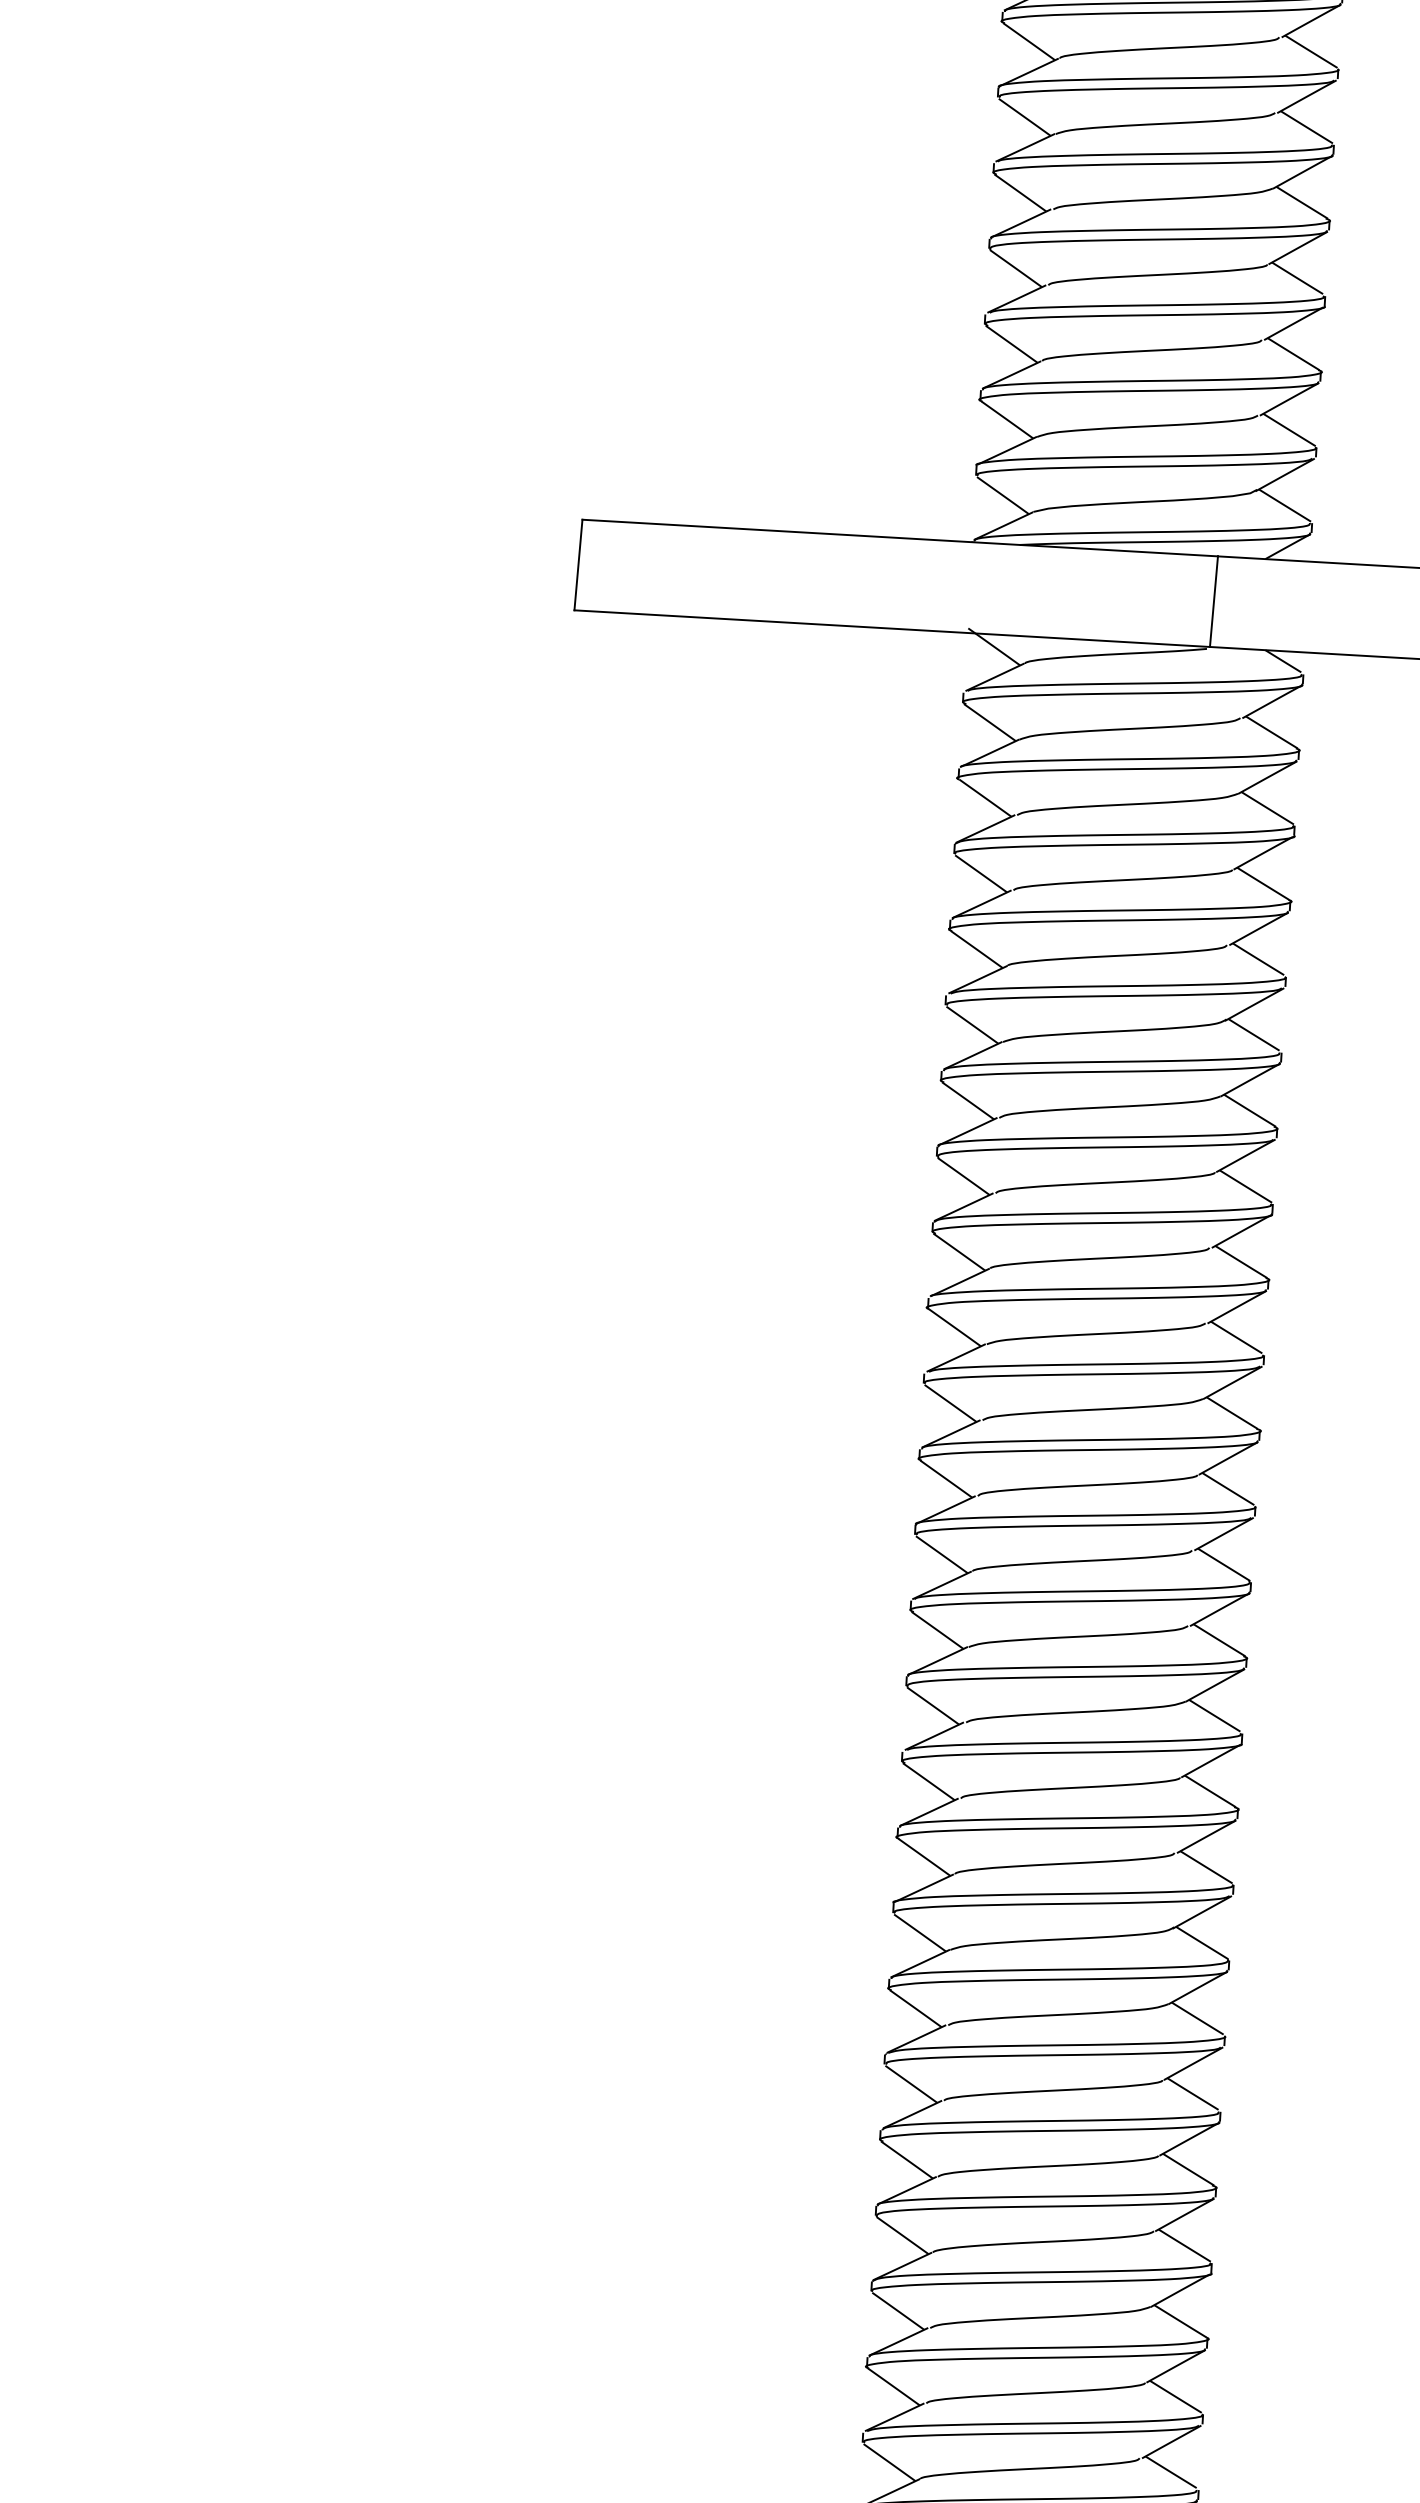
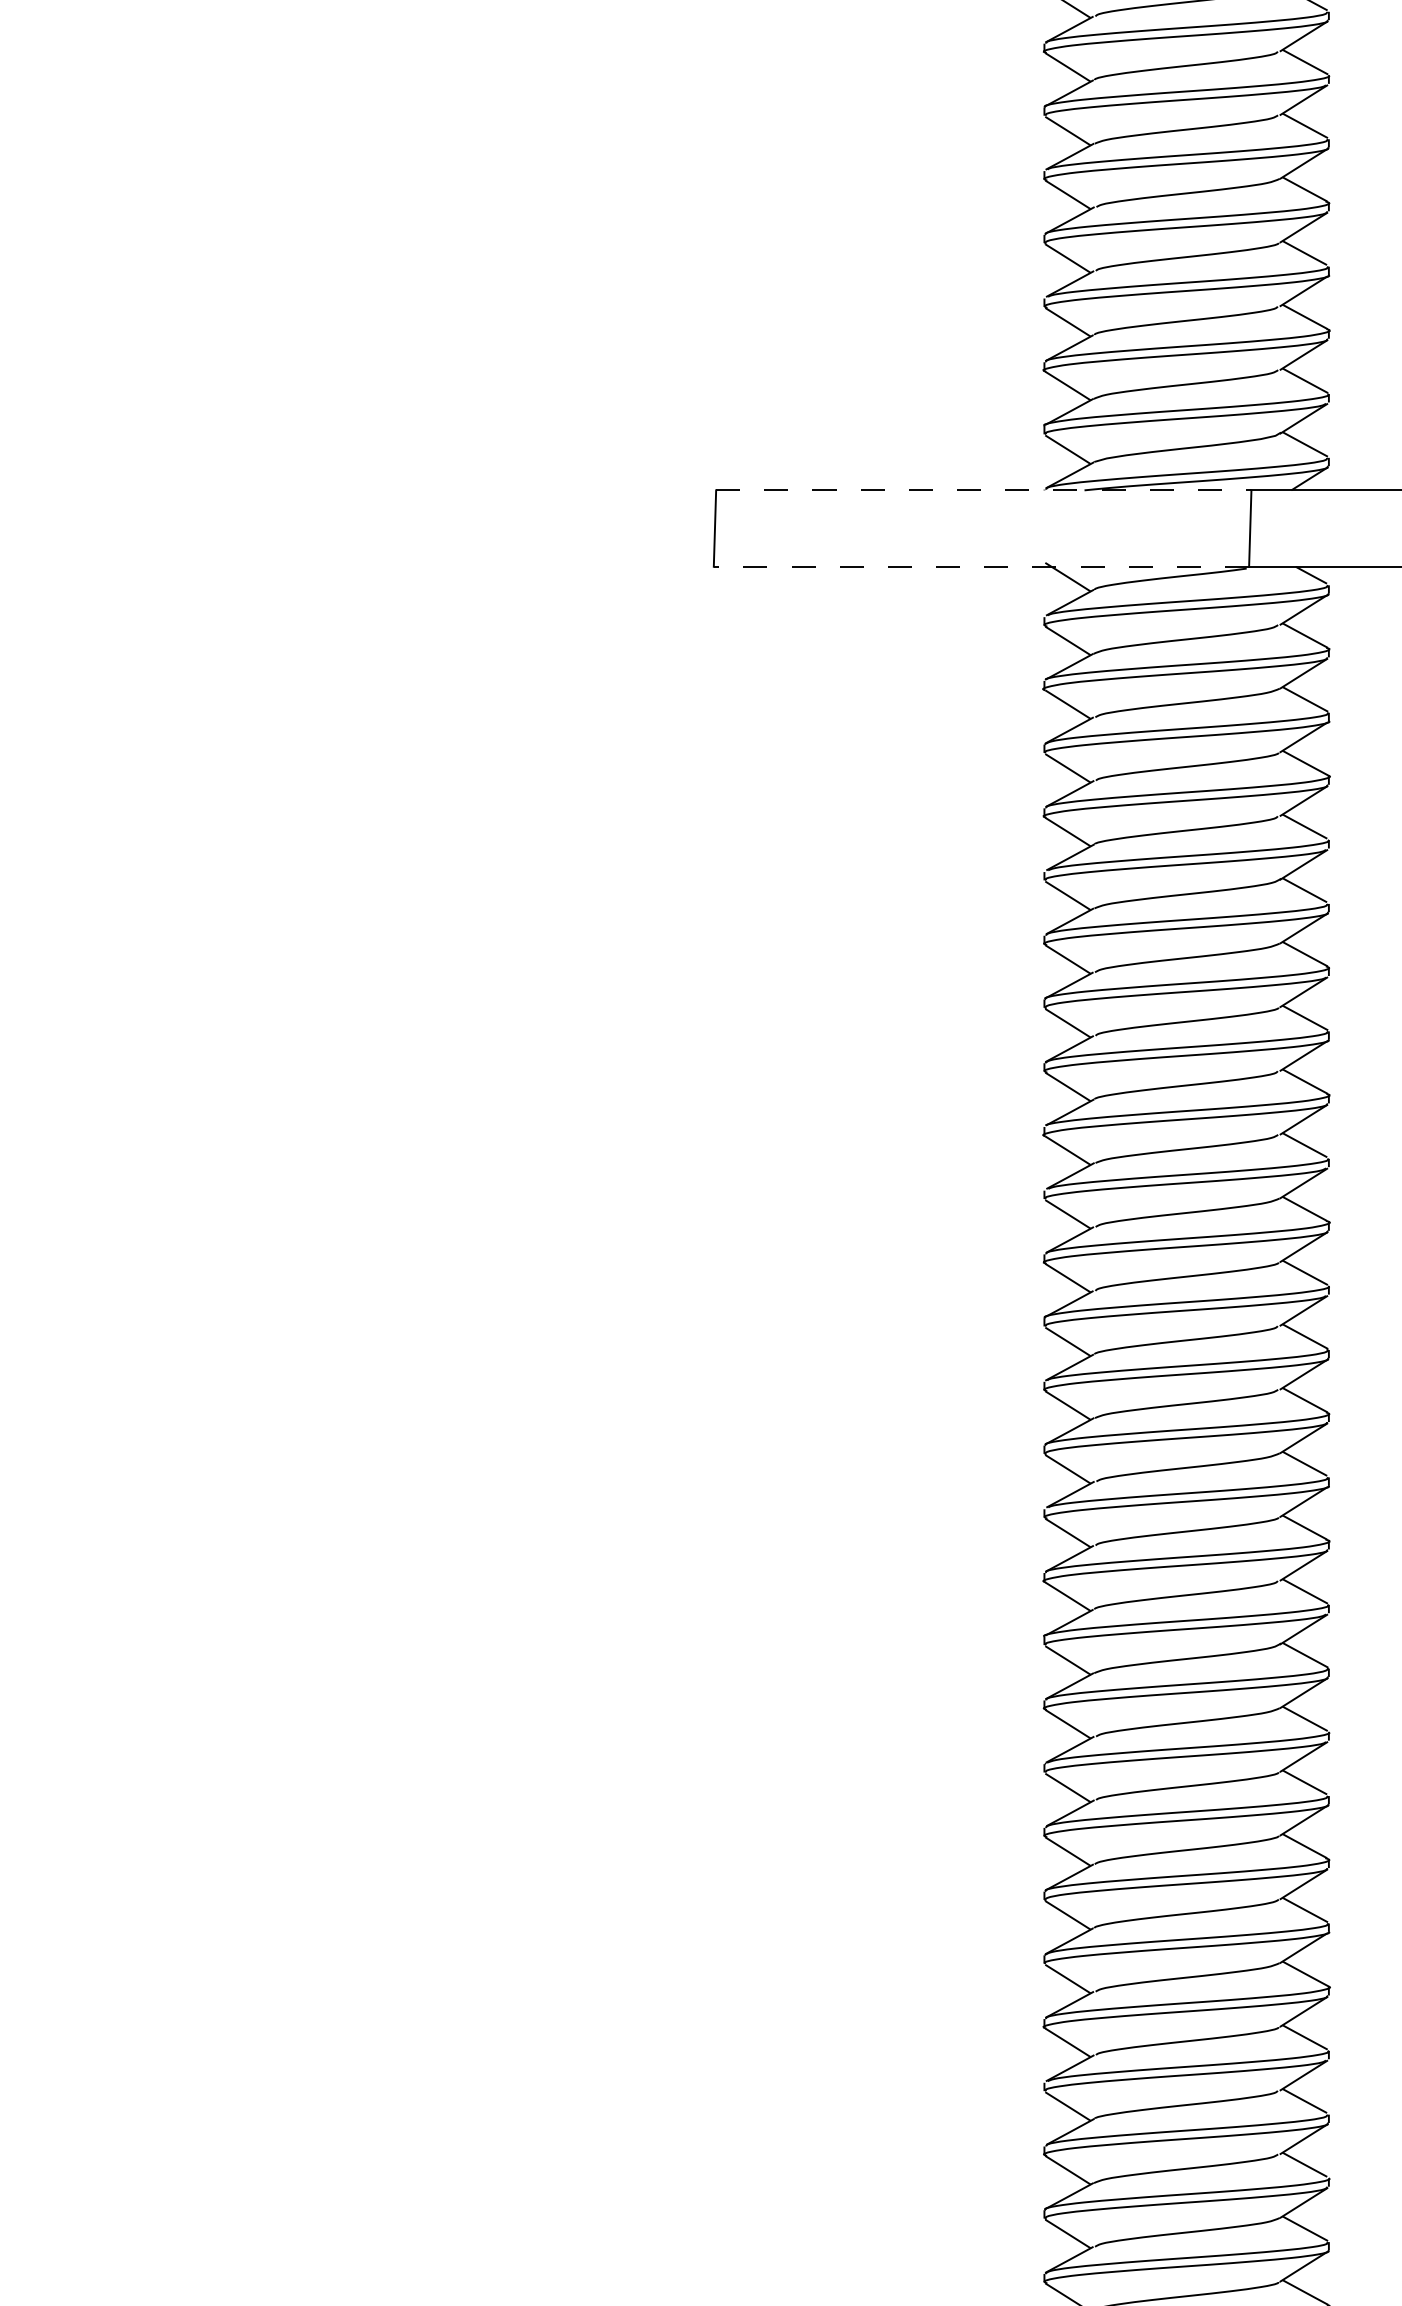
line: (899, 538) -> (983, 490), solid -> dashed
line: (892, 628) -> (981, 566), solid -> dashed

